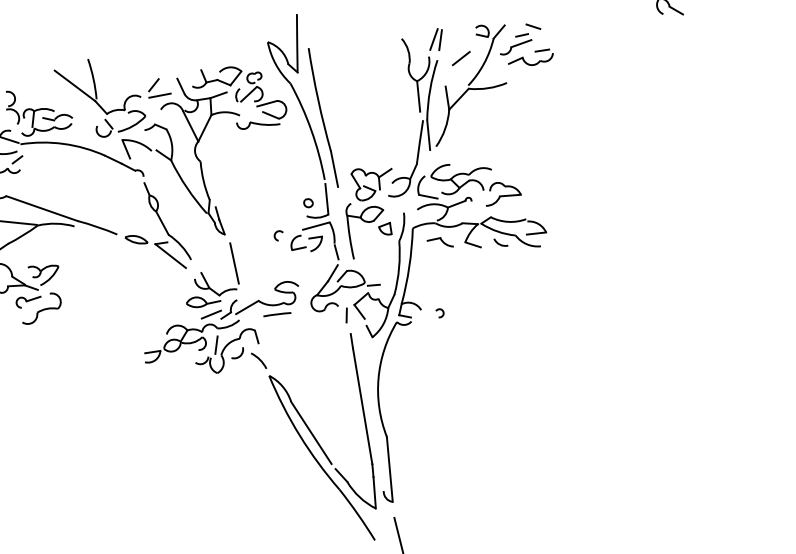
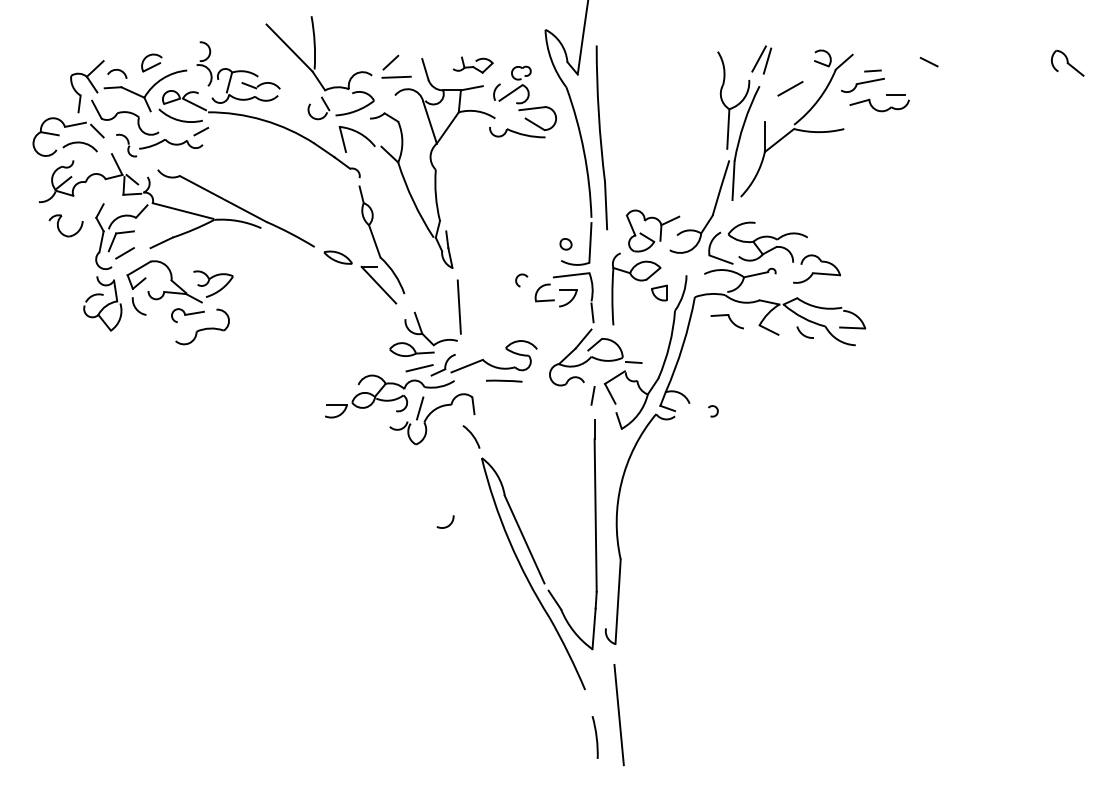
line: (532, 27) -> (928, 62), moved
part: (216, 77) -> (472, 64), size x0.6
arc: (240, 354) -> (448, 524), moved

